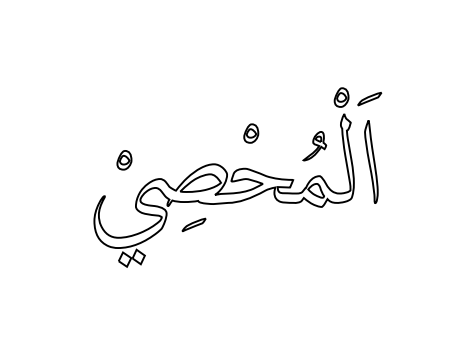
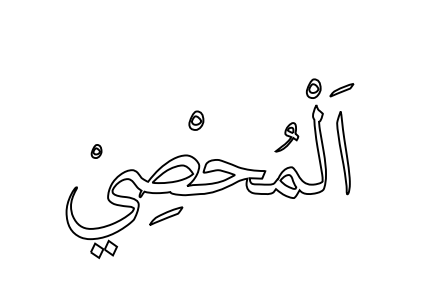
part: (251, 133) -> (196, 120), moved
part: (124, 160) -> (96, 151), size x0.7
part: (193, 224) -> (165, 215), size x1.4

